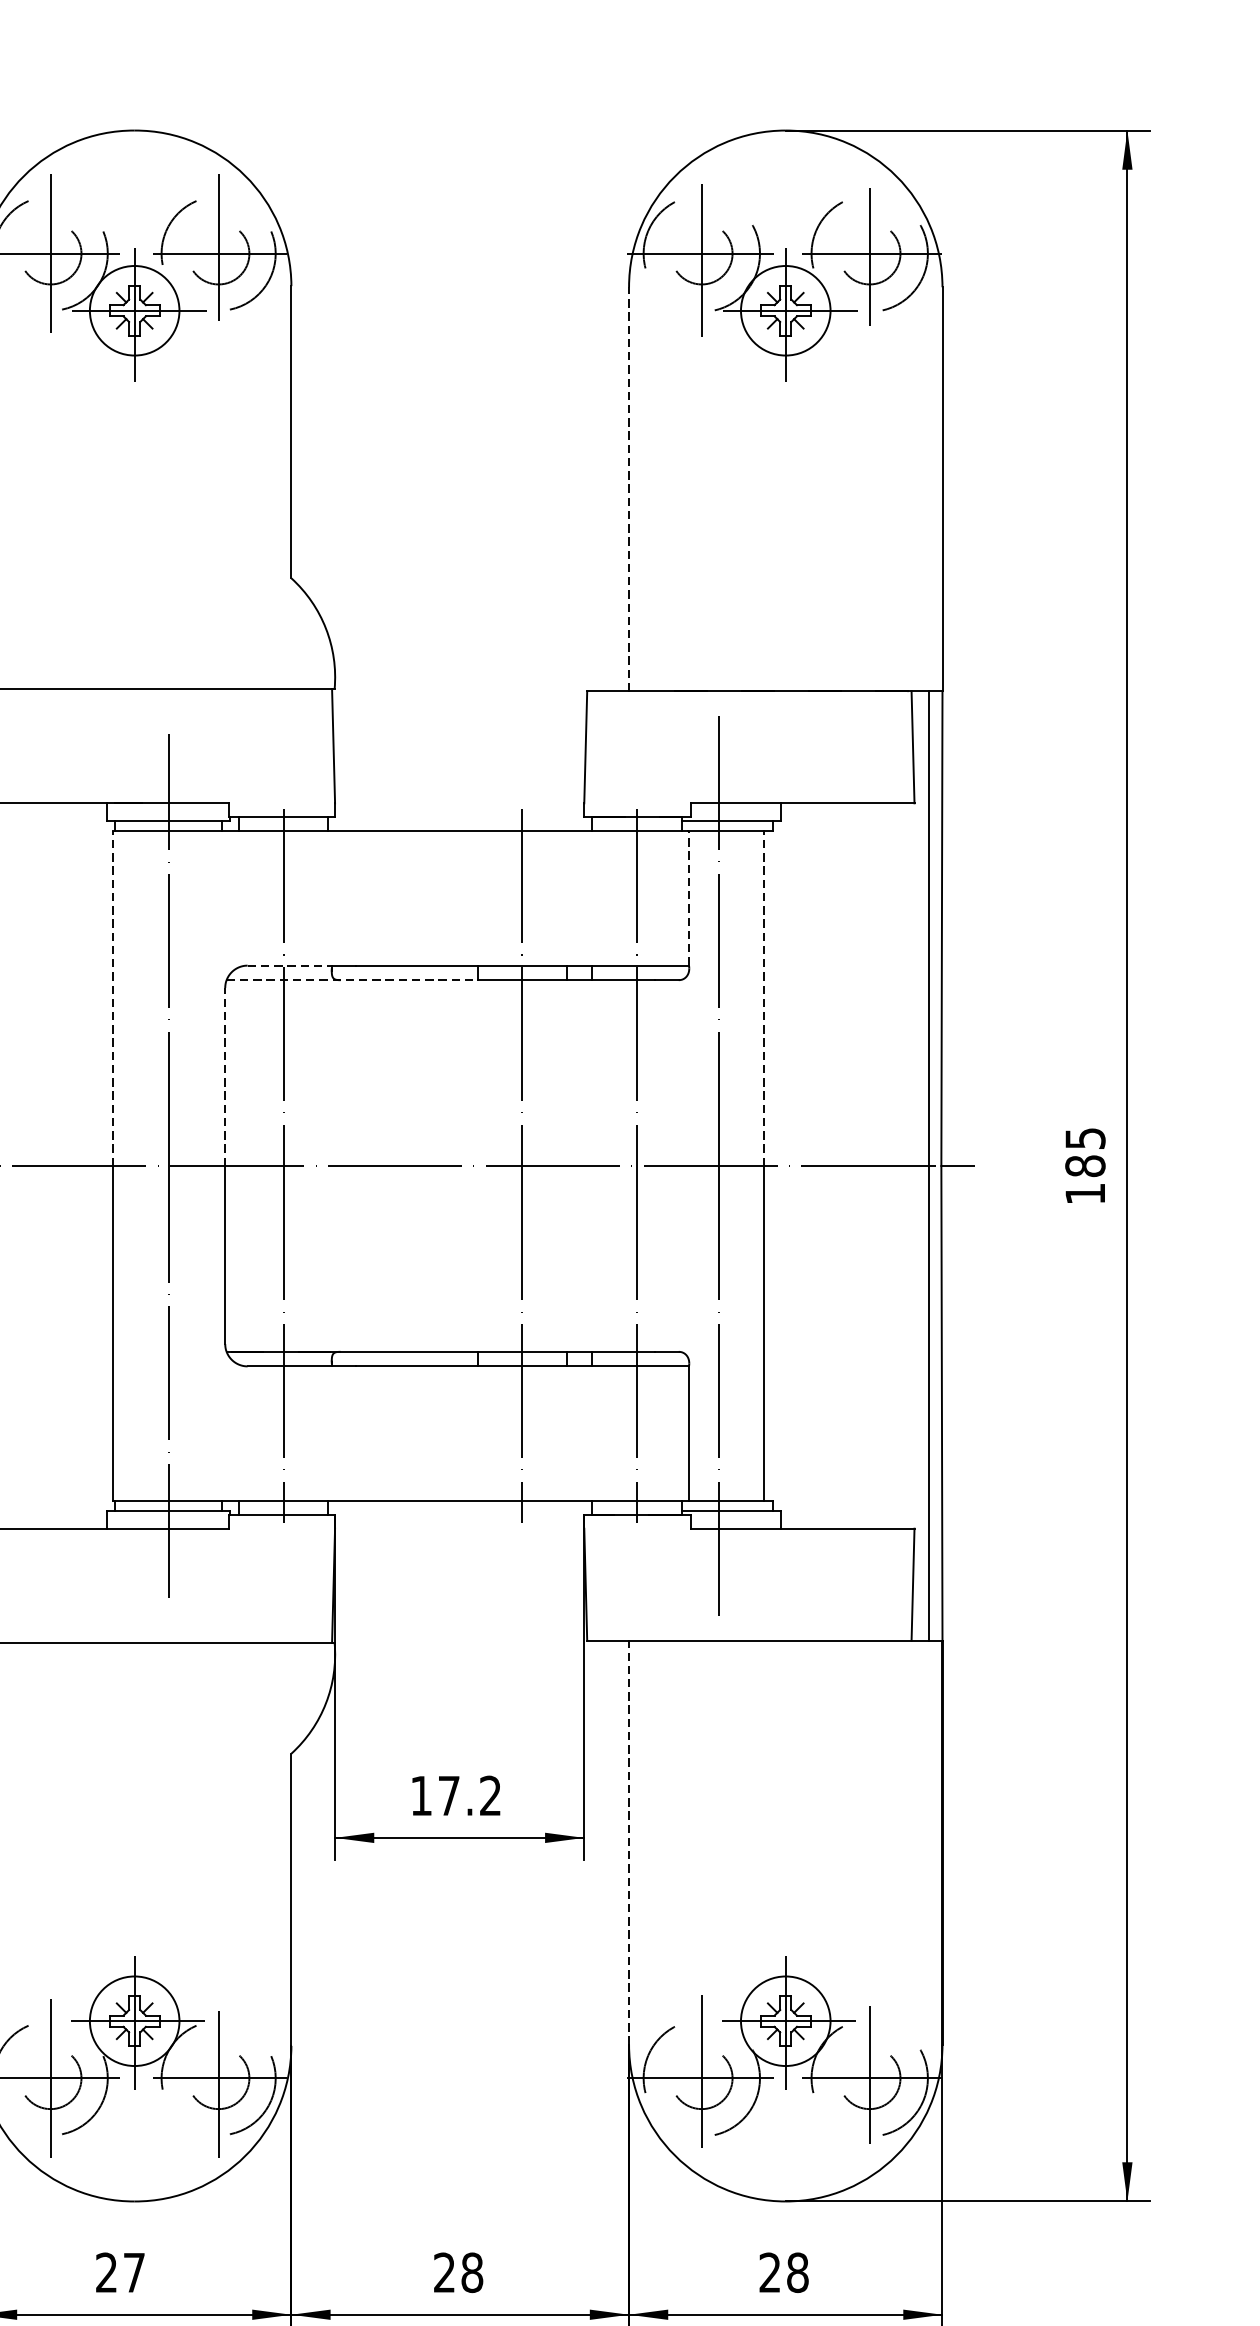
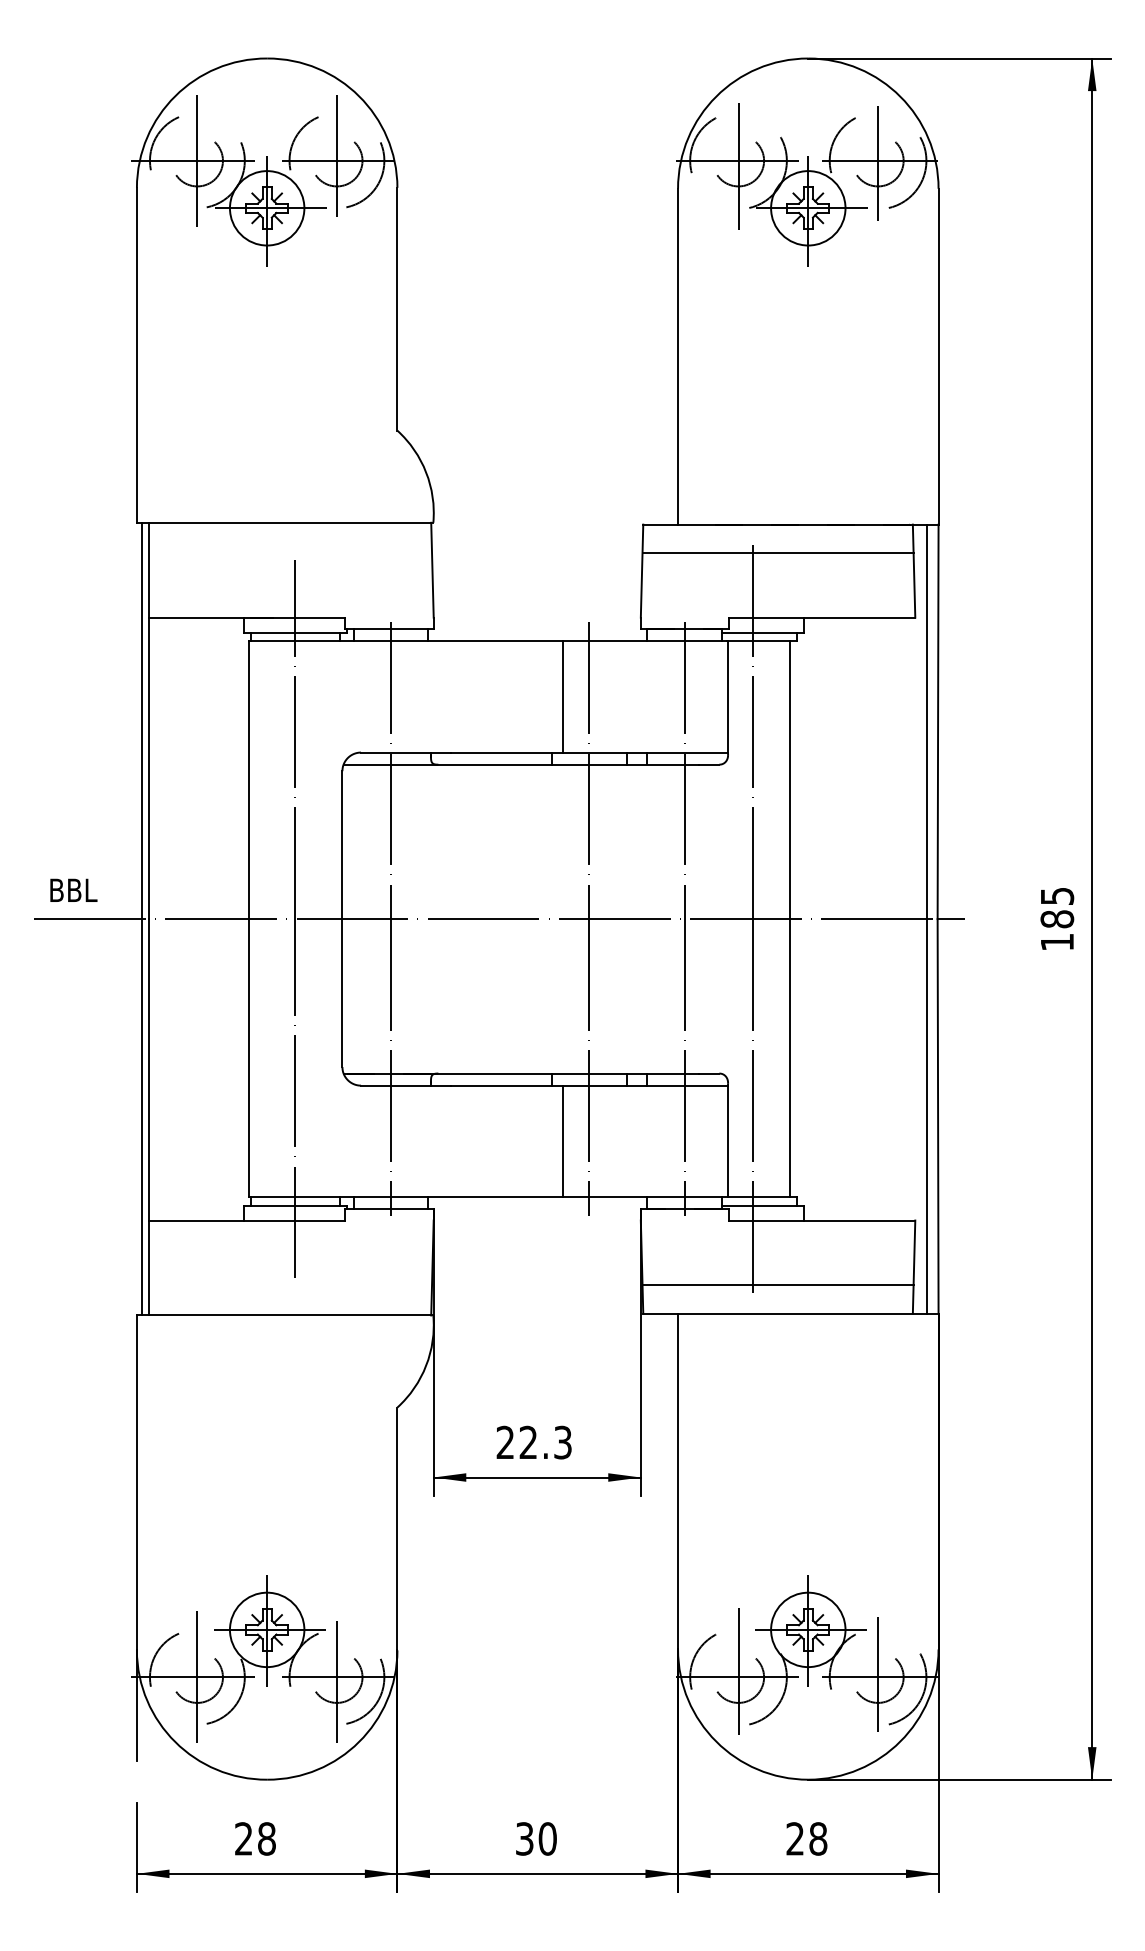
line: (629, 489) -> (678, 356), dashed -> solid
line: (748, 726) -> (777, 553), added
line: (491, 898) -> (563, 696), added
line: (688, 898) -> (727, 696), dashed -> solid
line: (290, 965) -> (396, 752), dashed -> solid
line: (352, 979) -> (448, 764), dashed -> solid
line: (112, 998) -> (248, 779), dashed -> solid
line: (764, 998) -> (790, 779), dashed -> solid
line: (225, 1077) -> (342, 845), dashed -> solid
line: (491, 1433) -> (563, 1141), added
line: (748, 1606) -> (777, 1285), added
text: (455, 1795) -> (533, 1442), 17.2 -> 22.3
line: (629, 1842) -> (678, 1481), dashed -> solid
text: (133, 2272) -> (266, 1838), 27 -> 28
text: (458, 2272) -> (536, 1838), 28 -> 30

